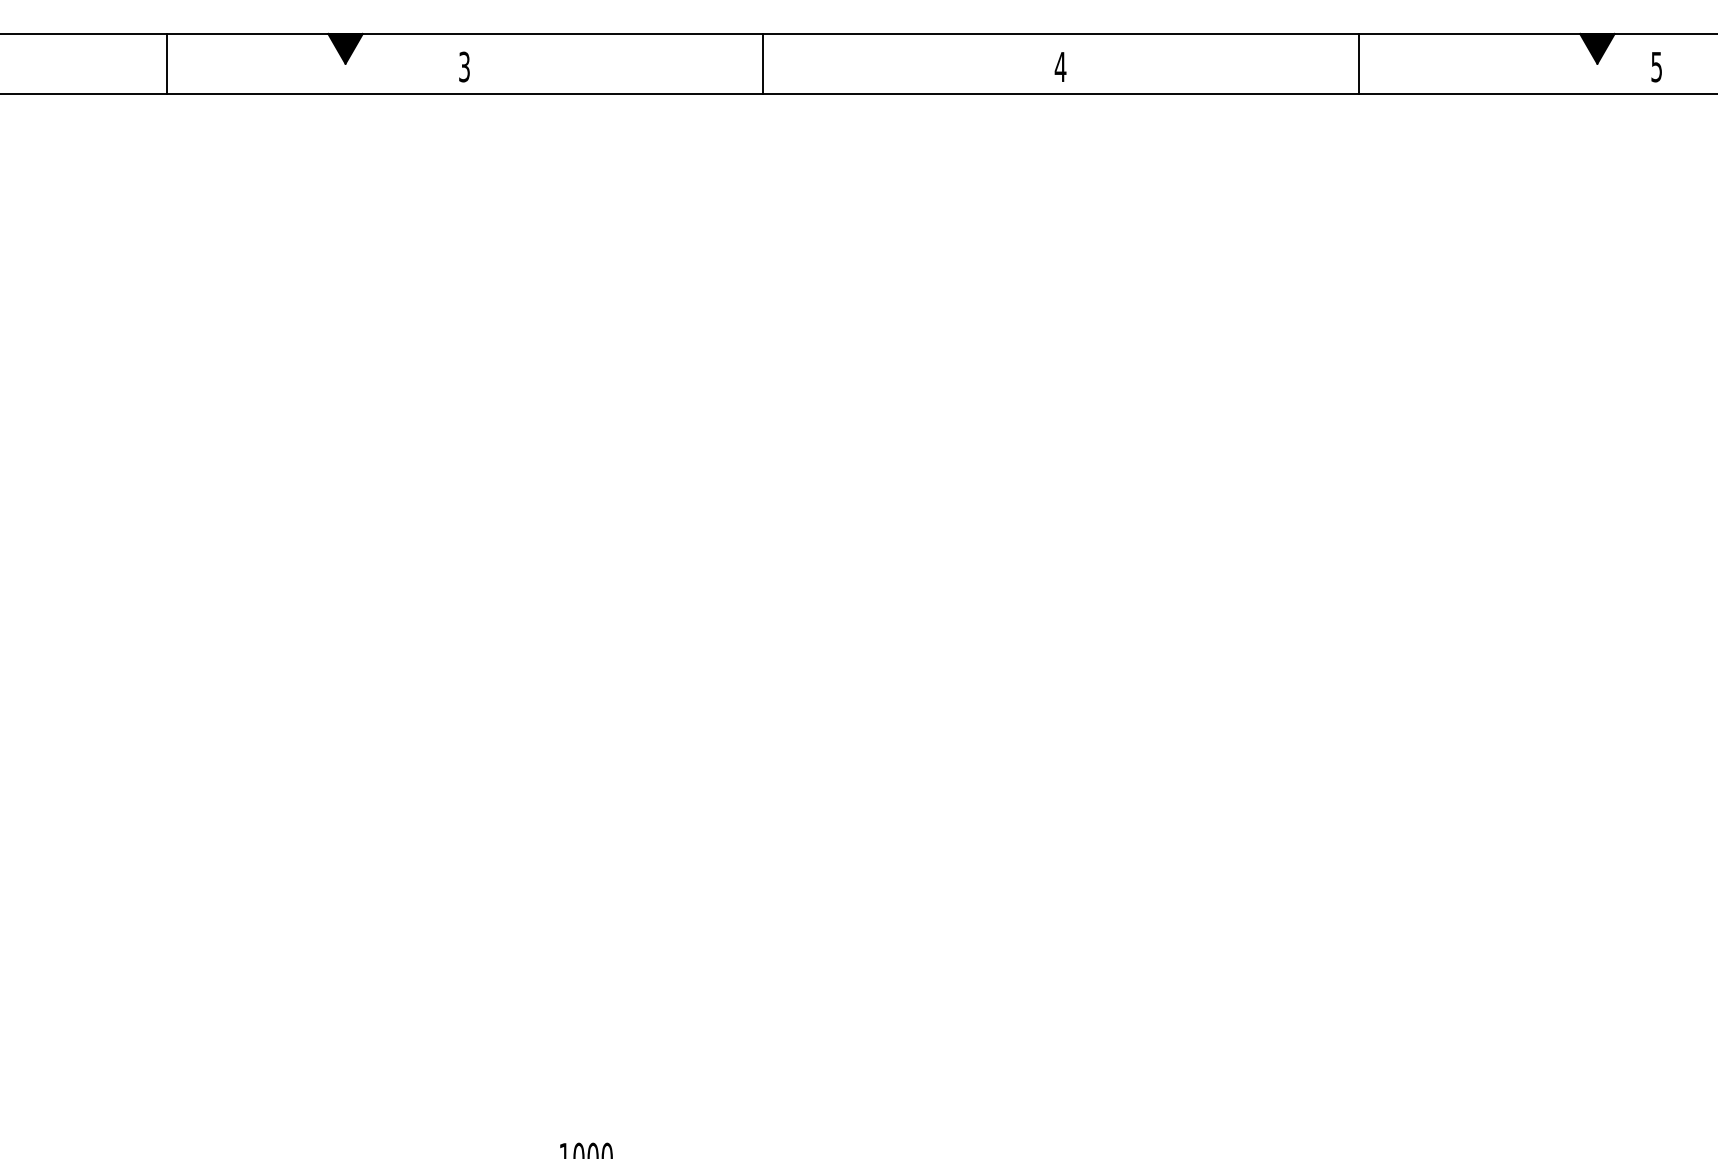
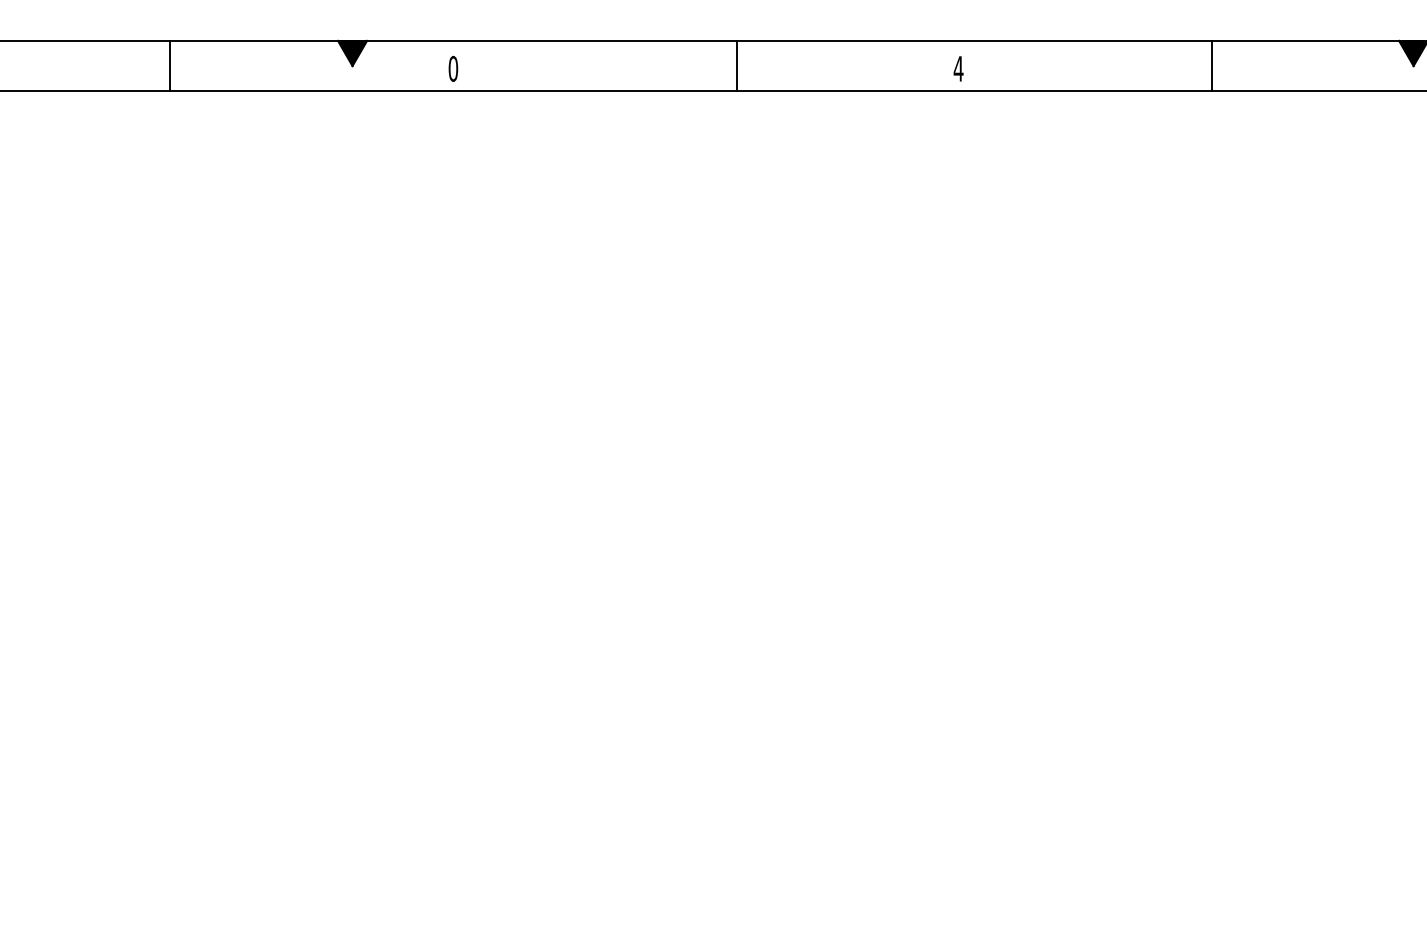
line: (166, 63) -> (169, 65), moved
line: (762, 63) -> (736, 65), moved
text: (464, 66) -> (453, 68), 3 -> 0

